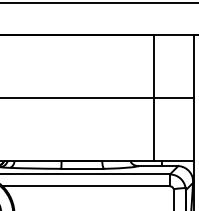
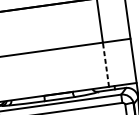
line: (154, 129) -> (106, 64), solid -> dashed

